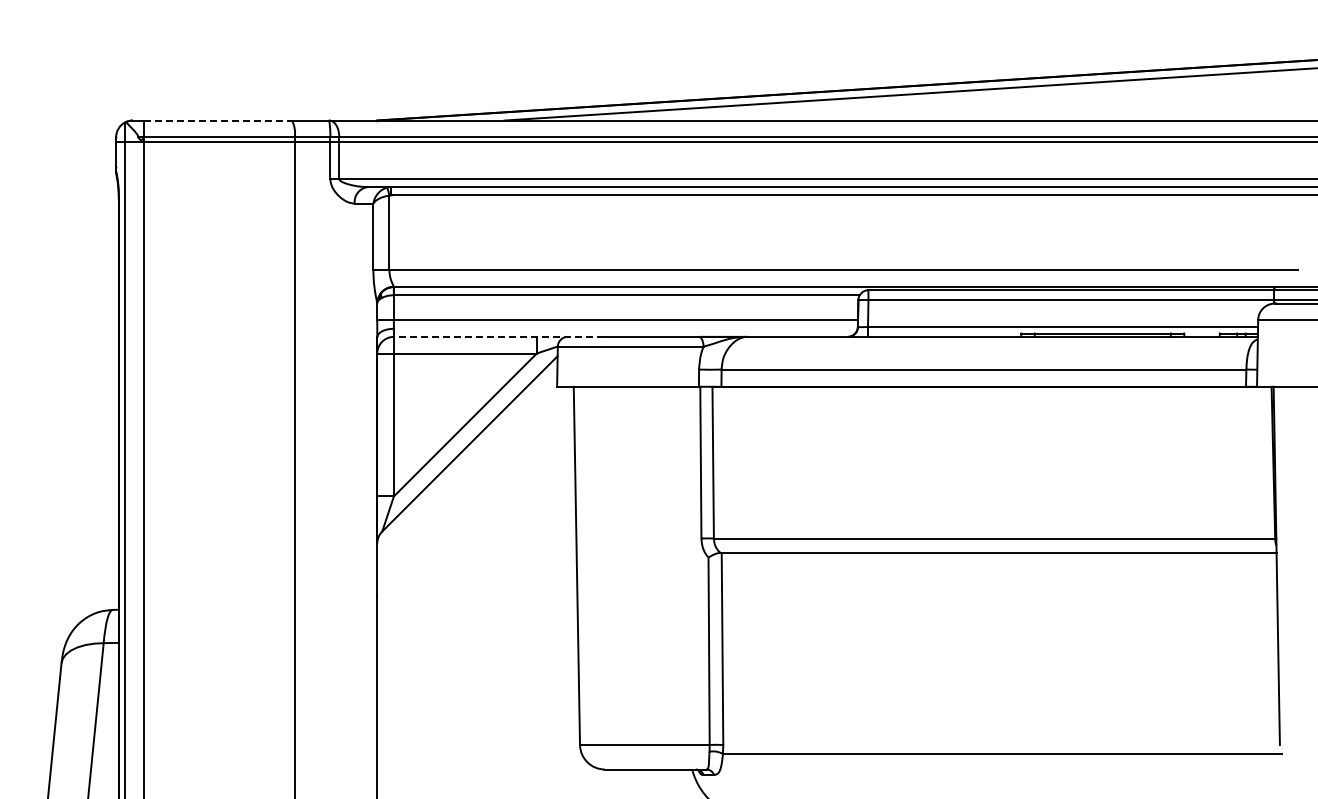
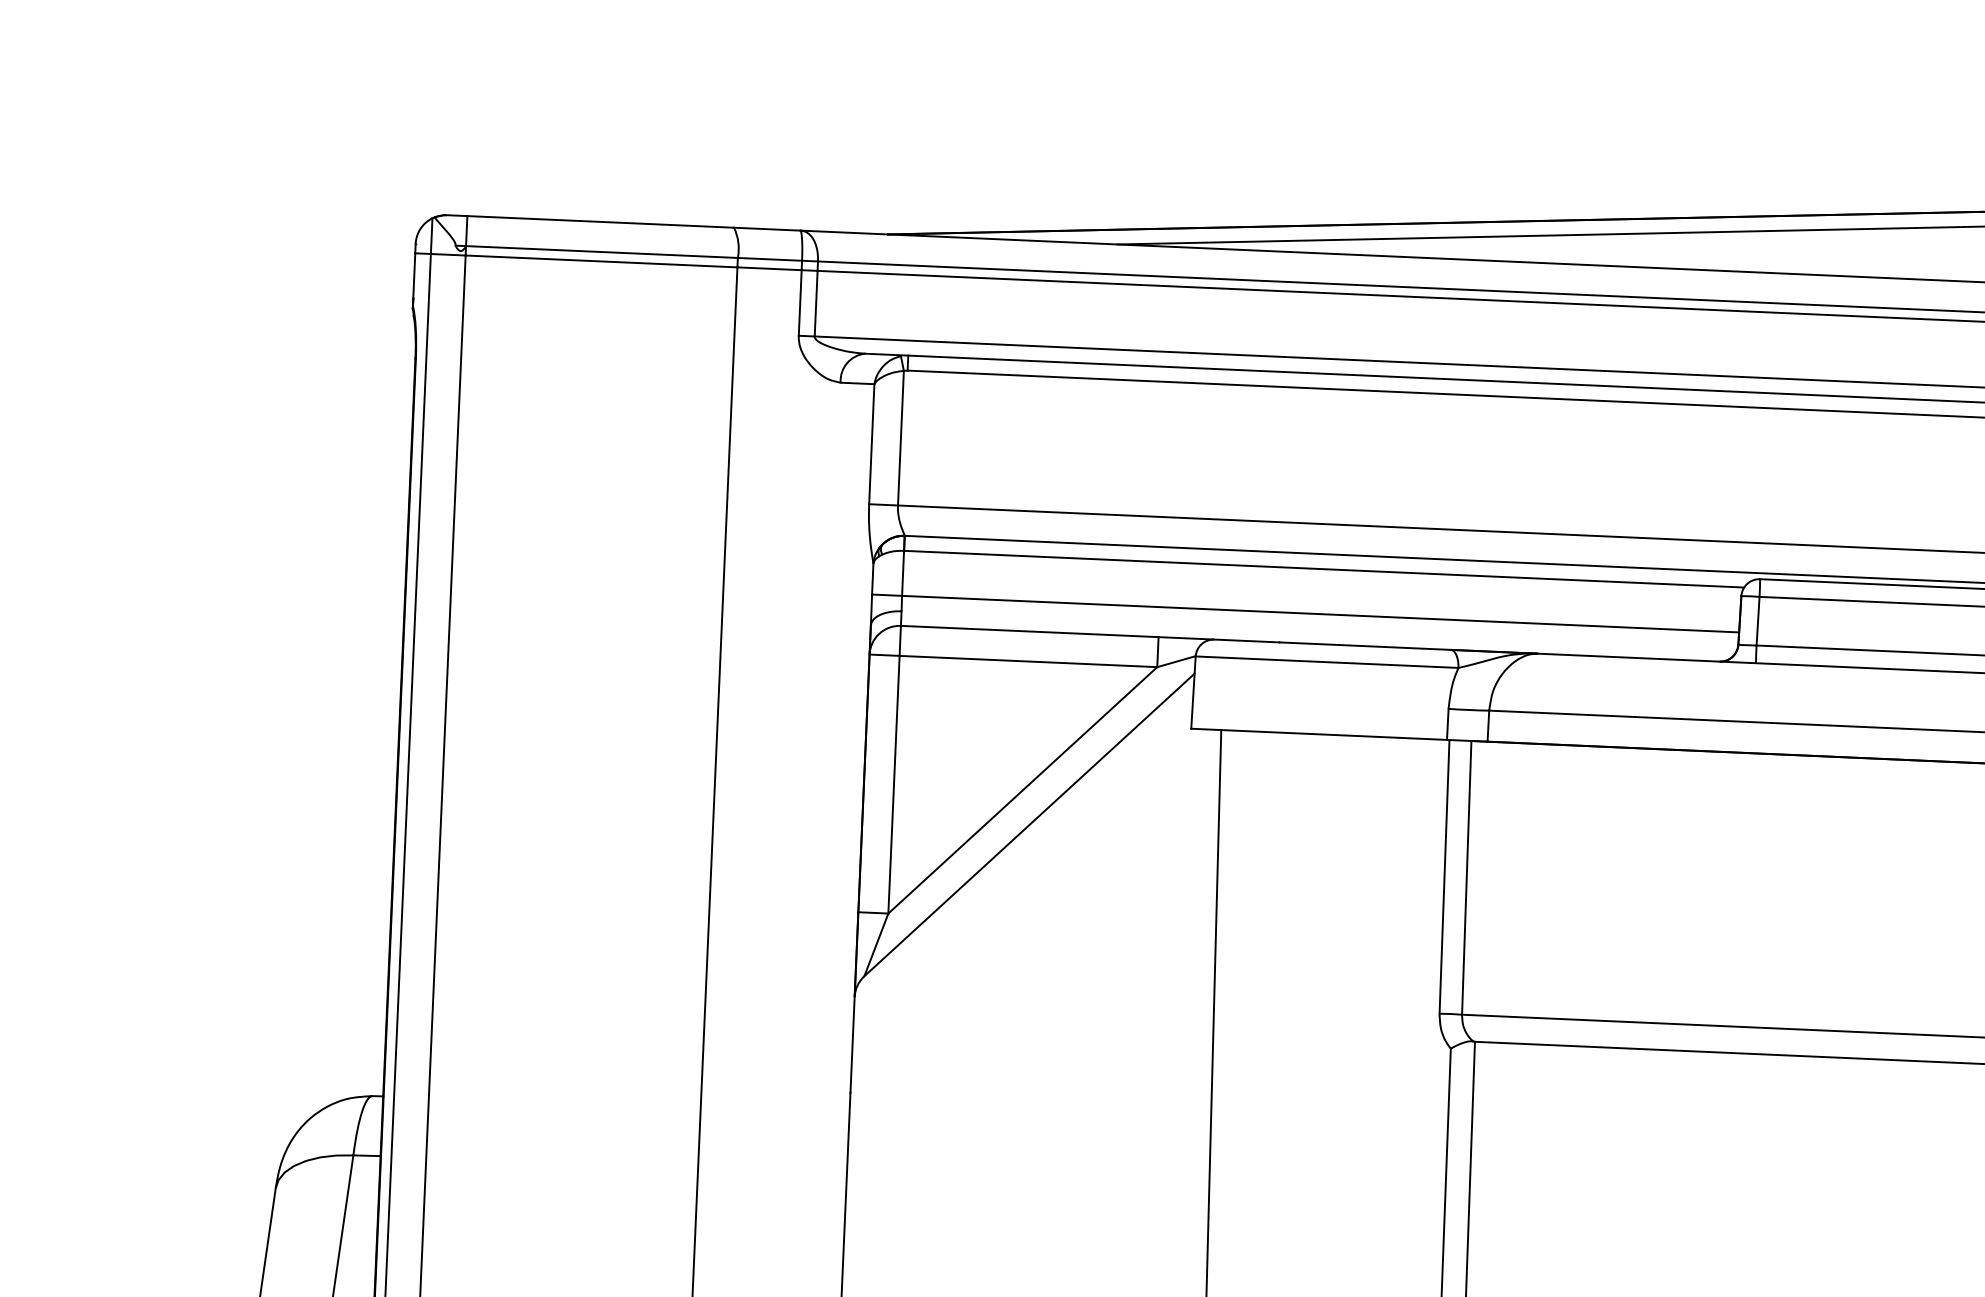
line: (218, 120) -> (601, 221), dashed -> solid
line: (498, 336) -> (1089, 633), dashed -> solid

